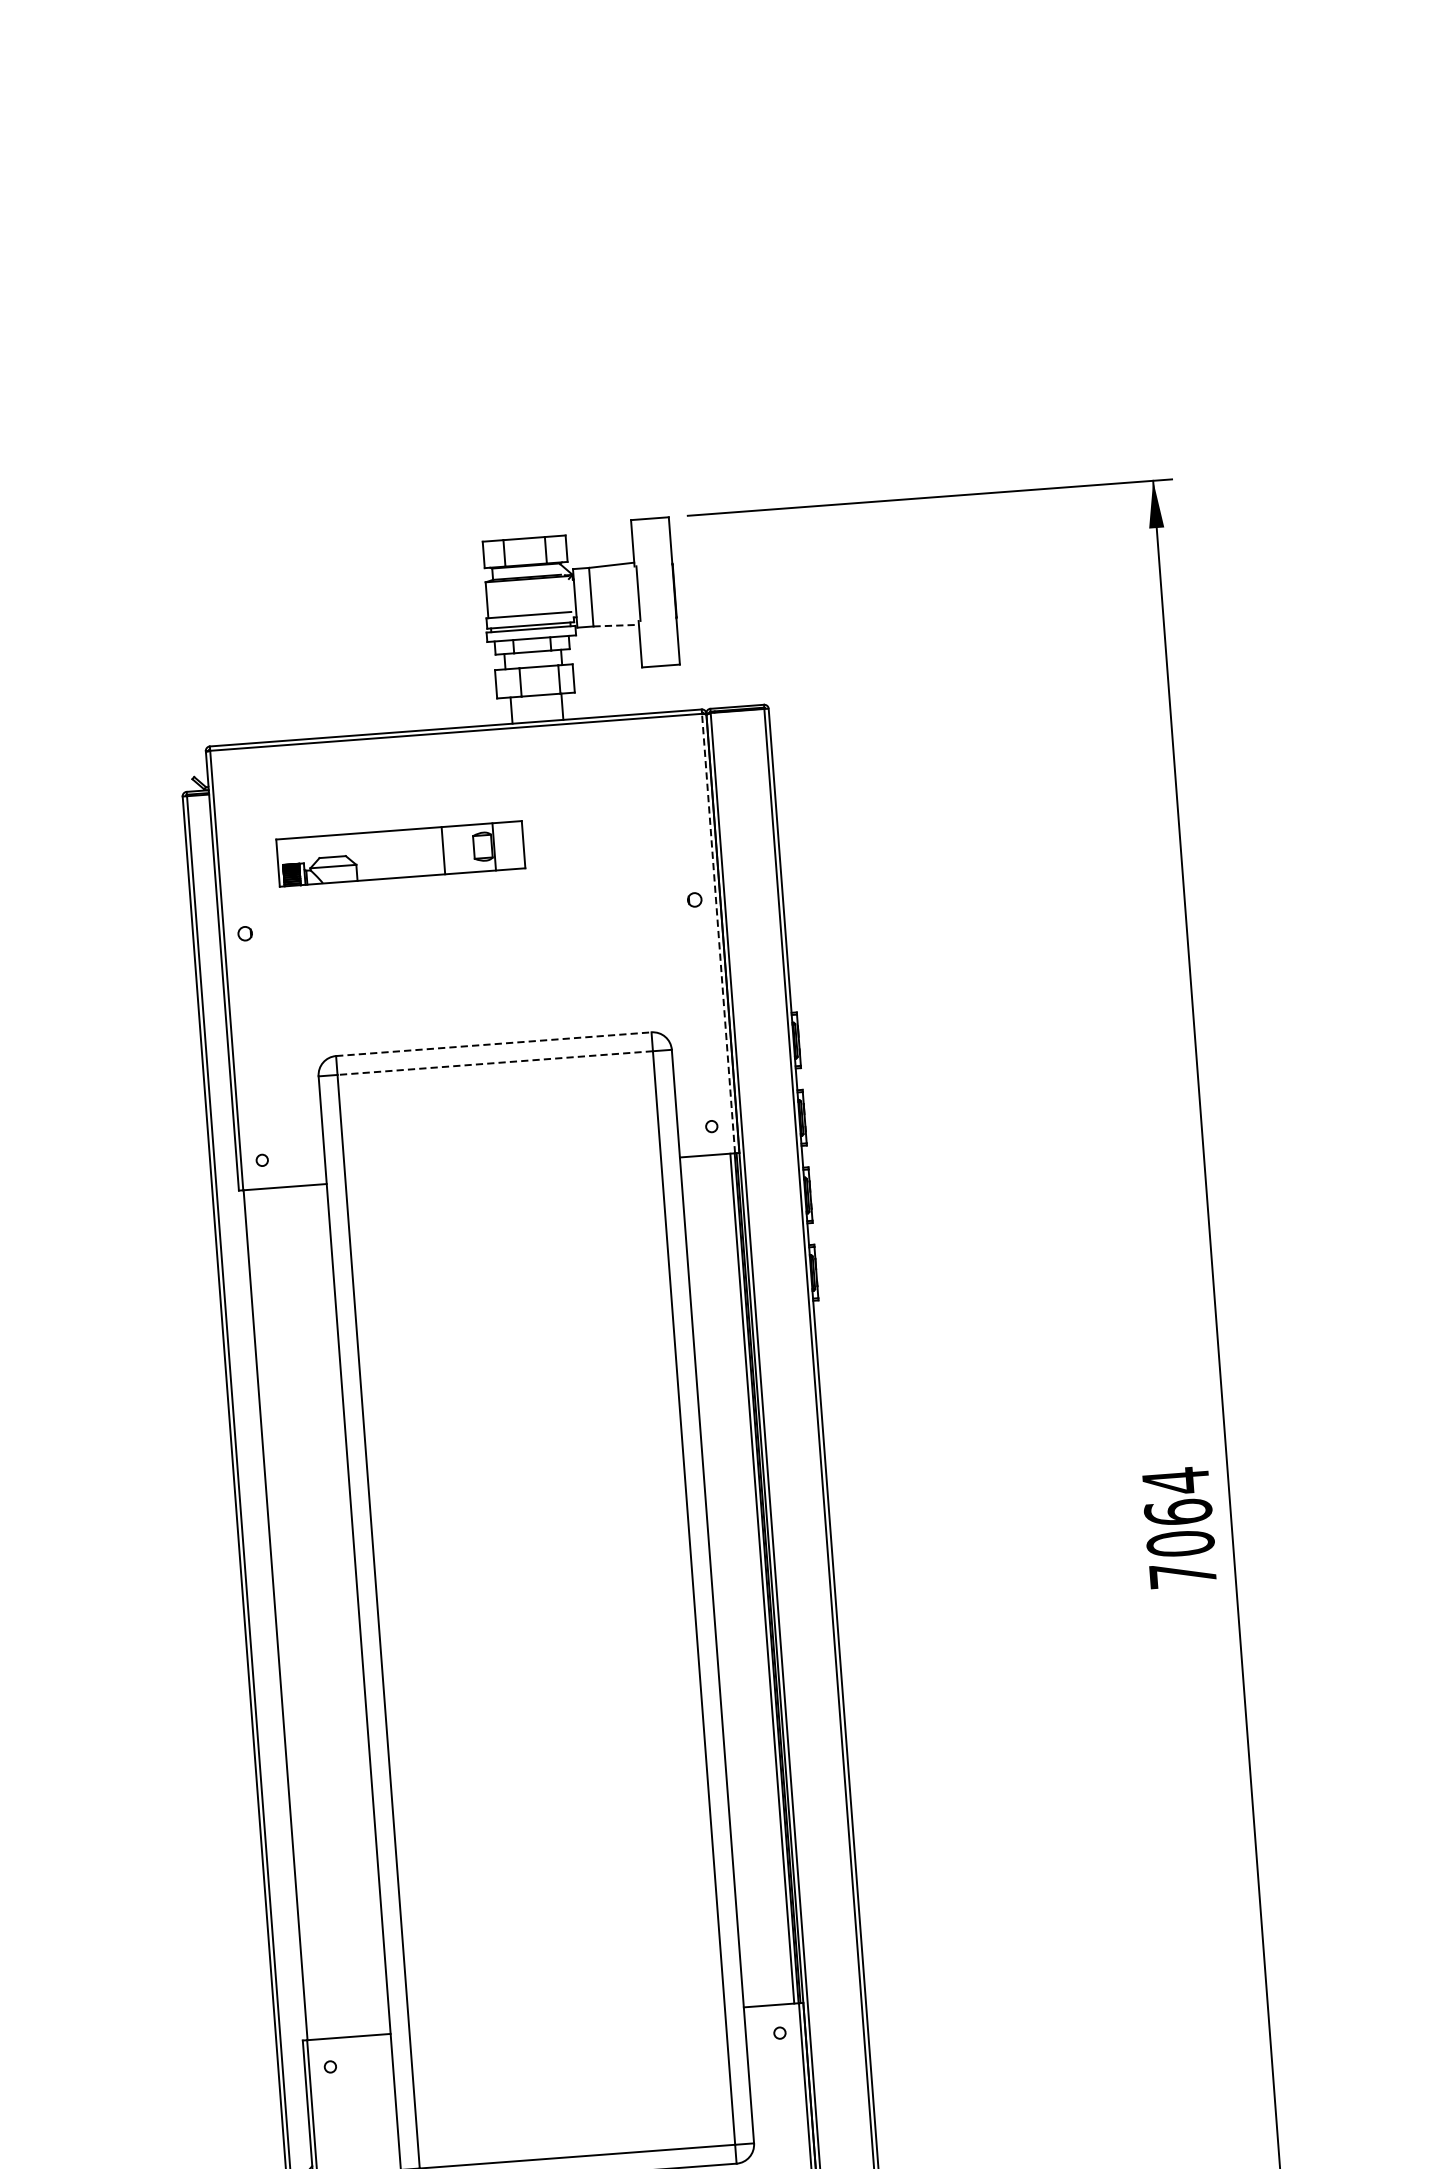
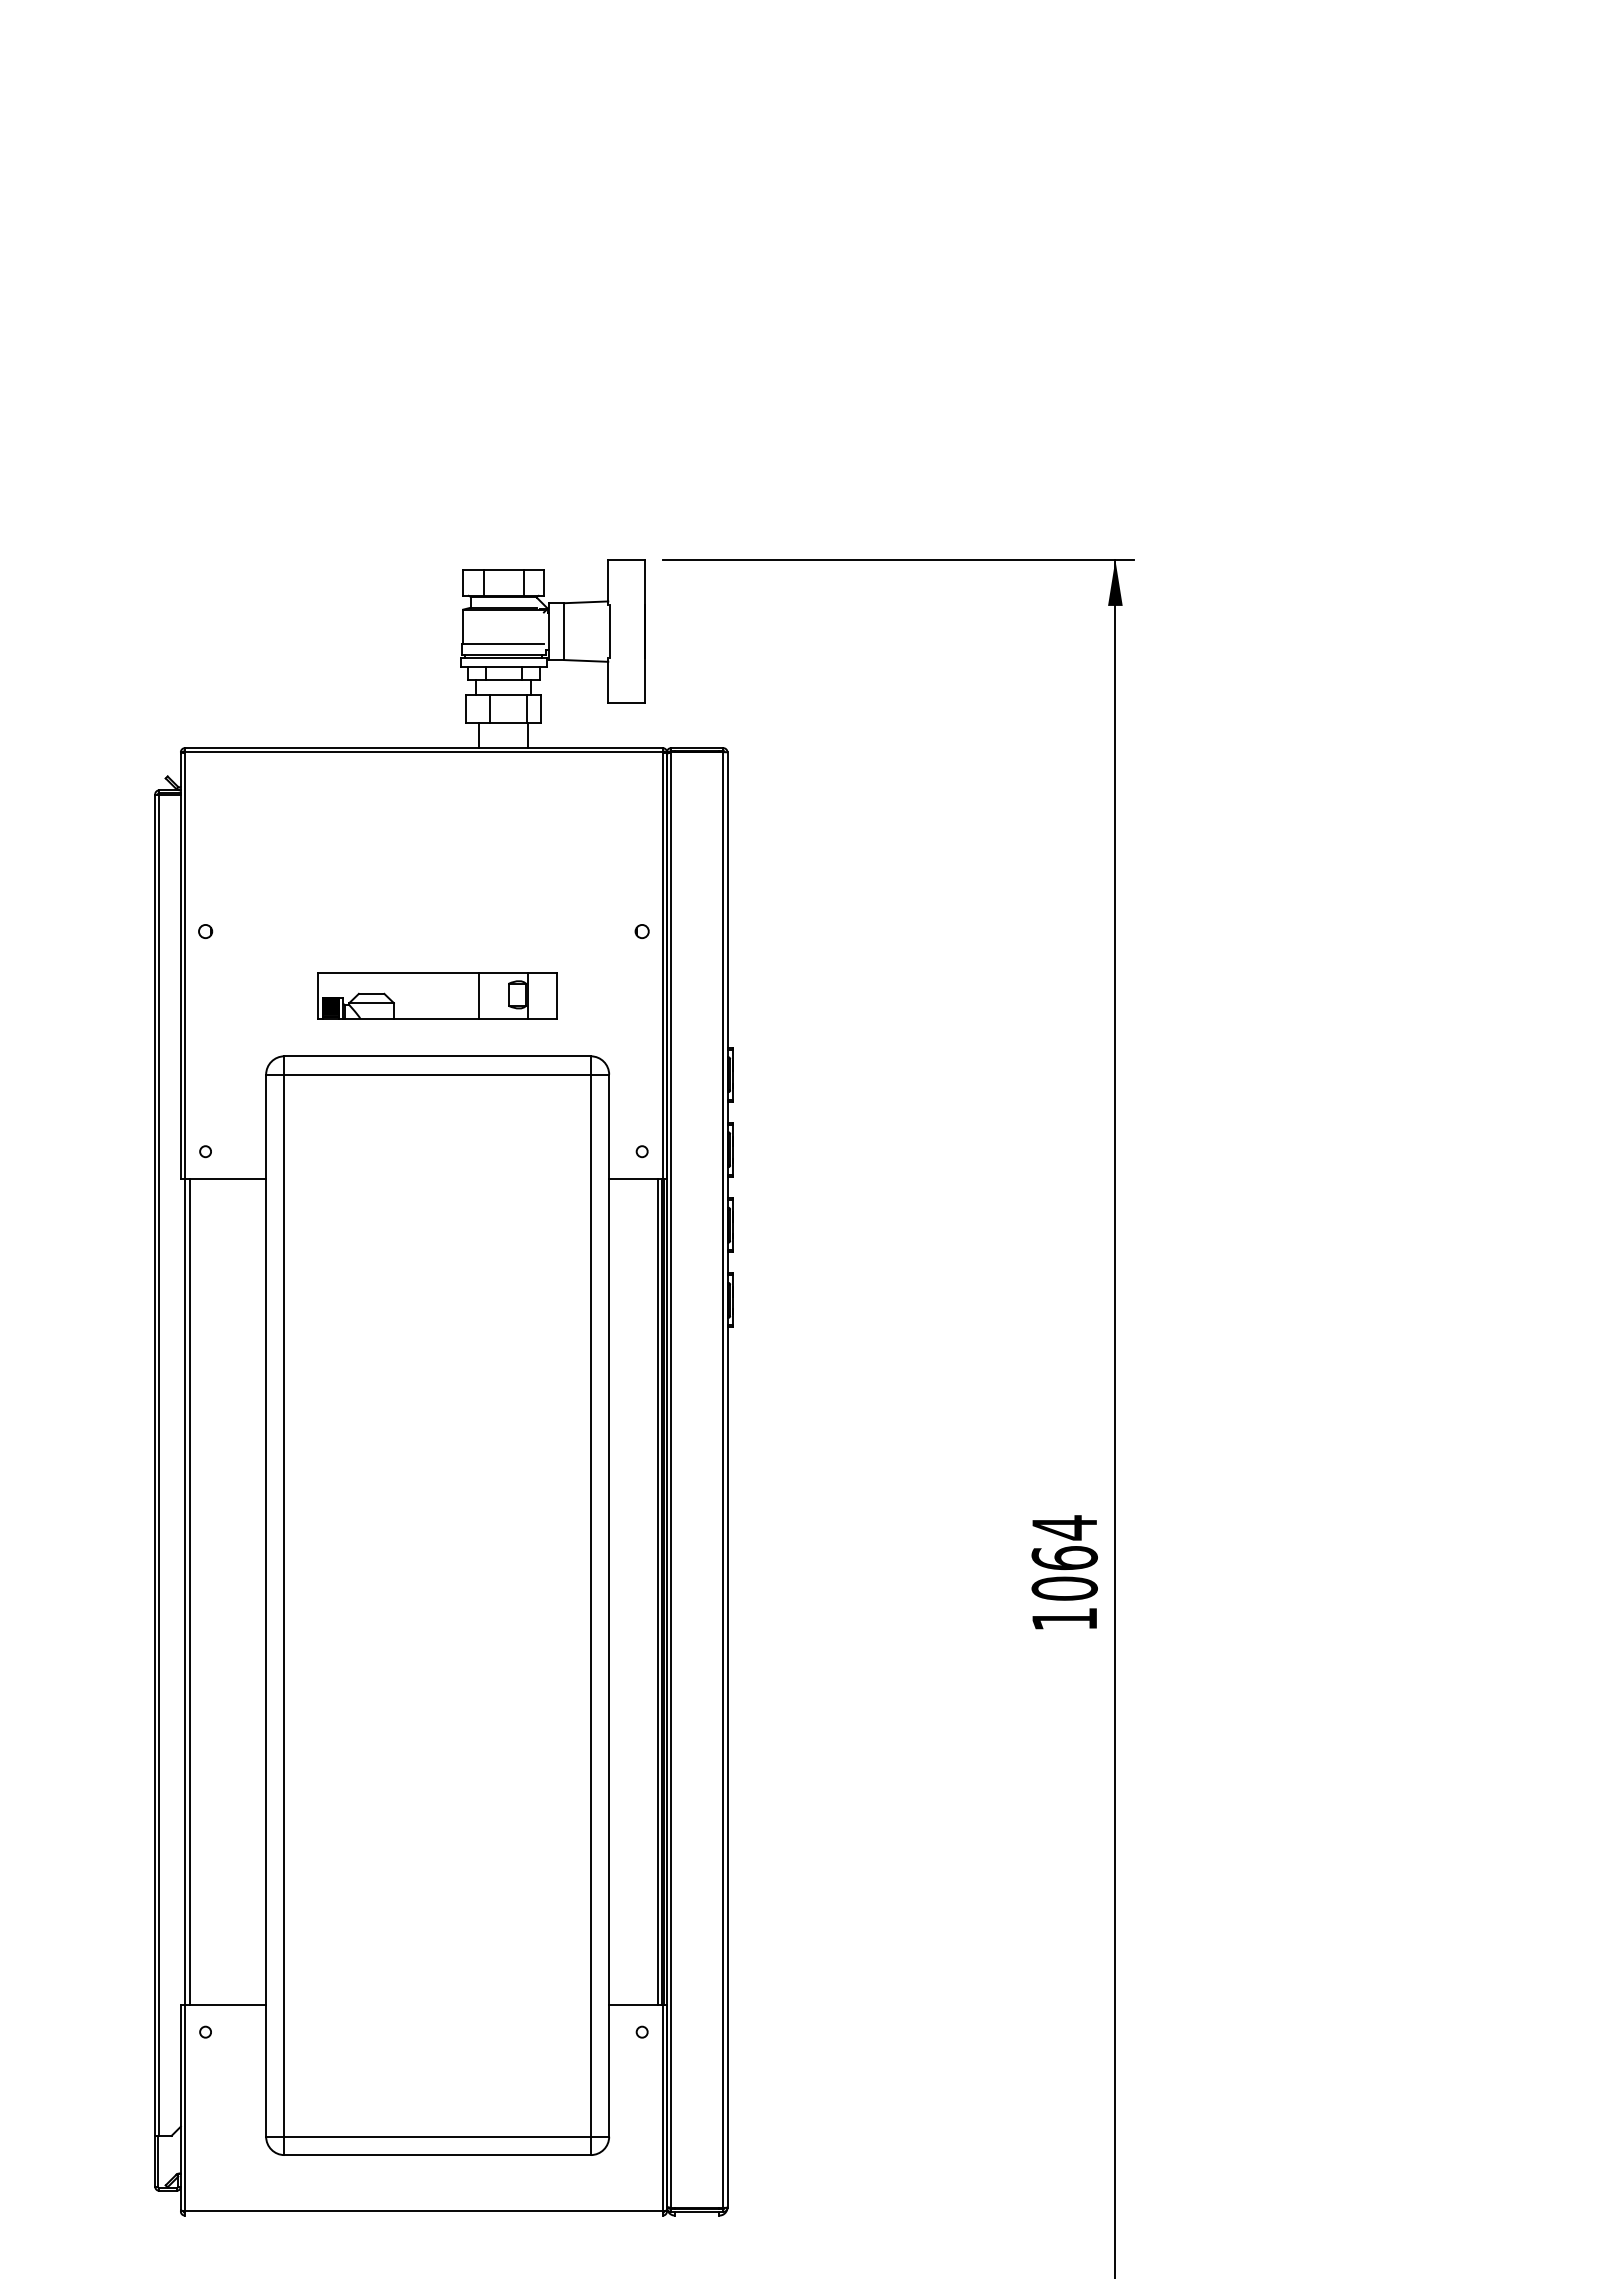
line: (616, 625) -> (586, 660), dashed -> solid
part: (400, 853) -> (437, 995), moved
line: (718, 933) -> (662, 965), dashed -> solid
line: (494, 1044) -> (438, 1056), dashed -> solid
line: (495, 1062) -> (437, 1074), dashed -> solid
text: (1182, 1575) -> (1064, 1619), 7064 -> 1064
line: (279, 1614) -> (189, 1591), added

